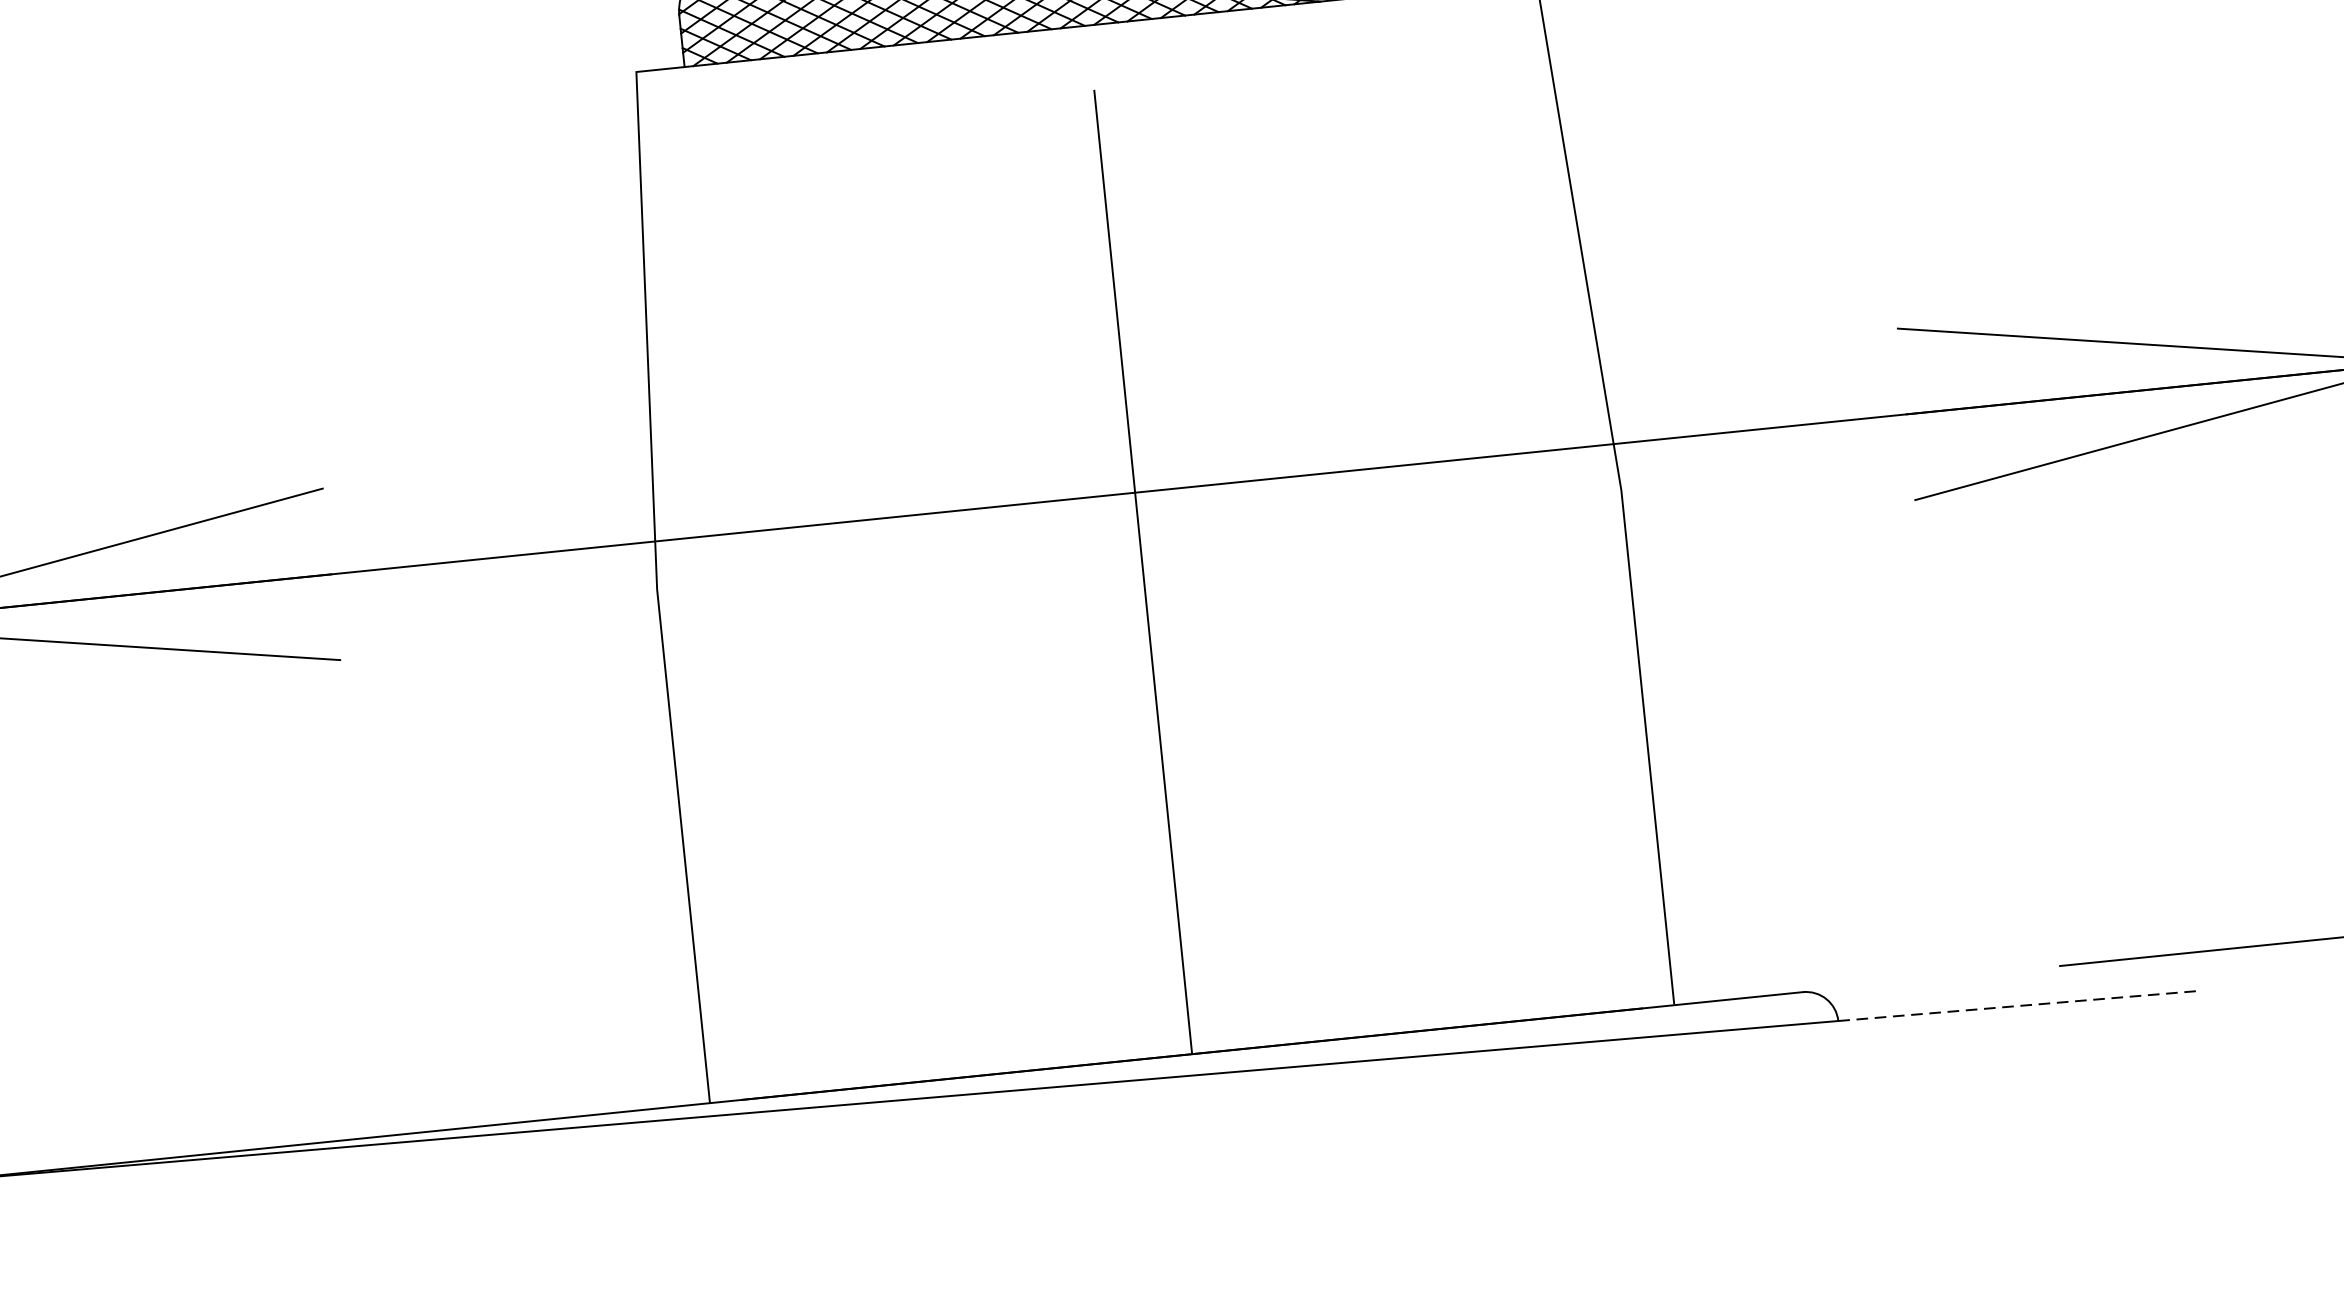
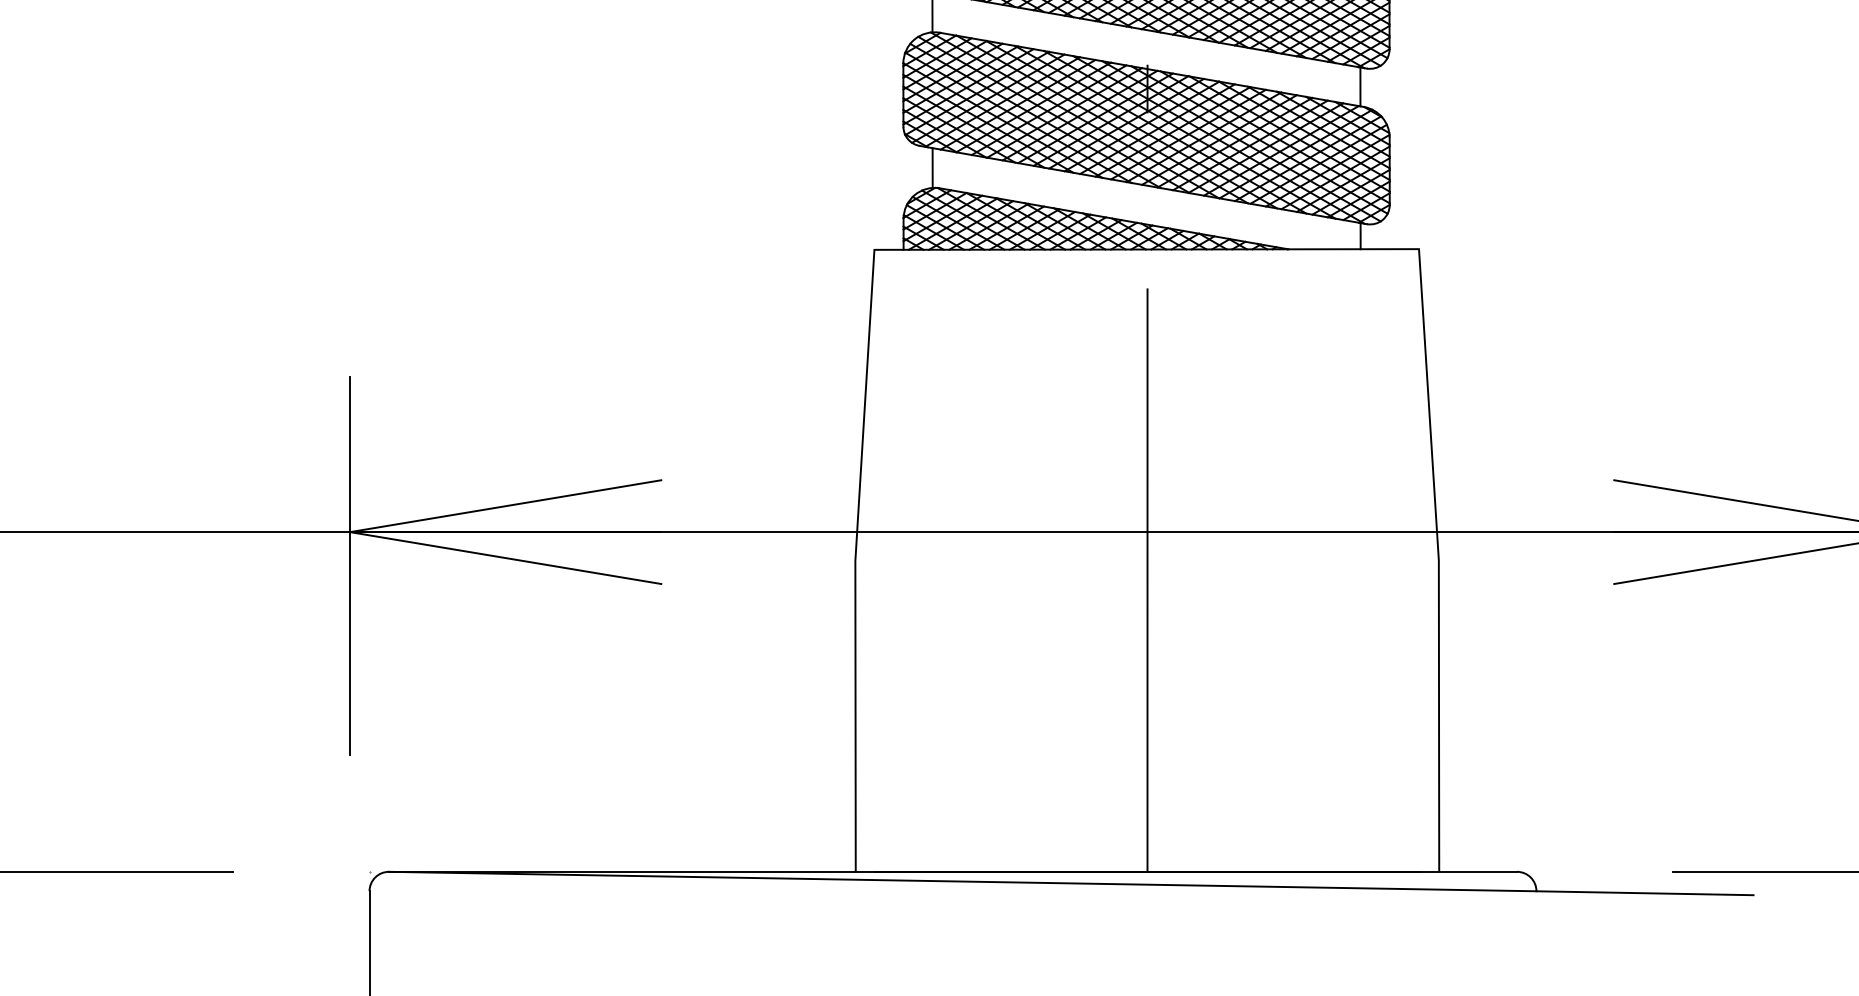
line: (2018, 1006) -> (1645, 893), dashed -> solid

